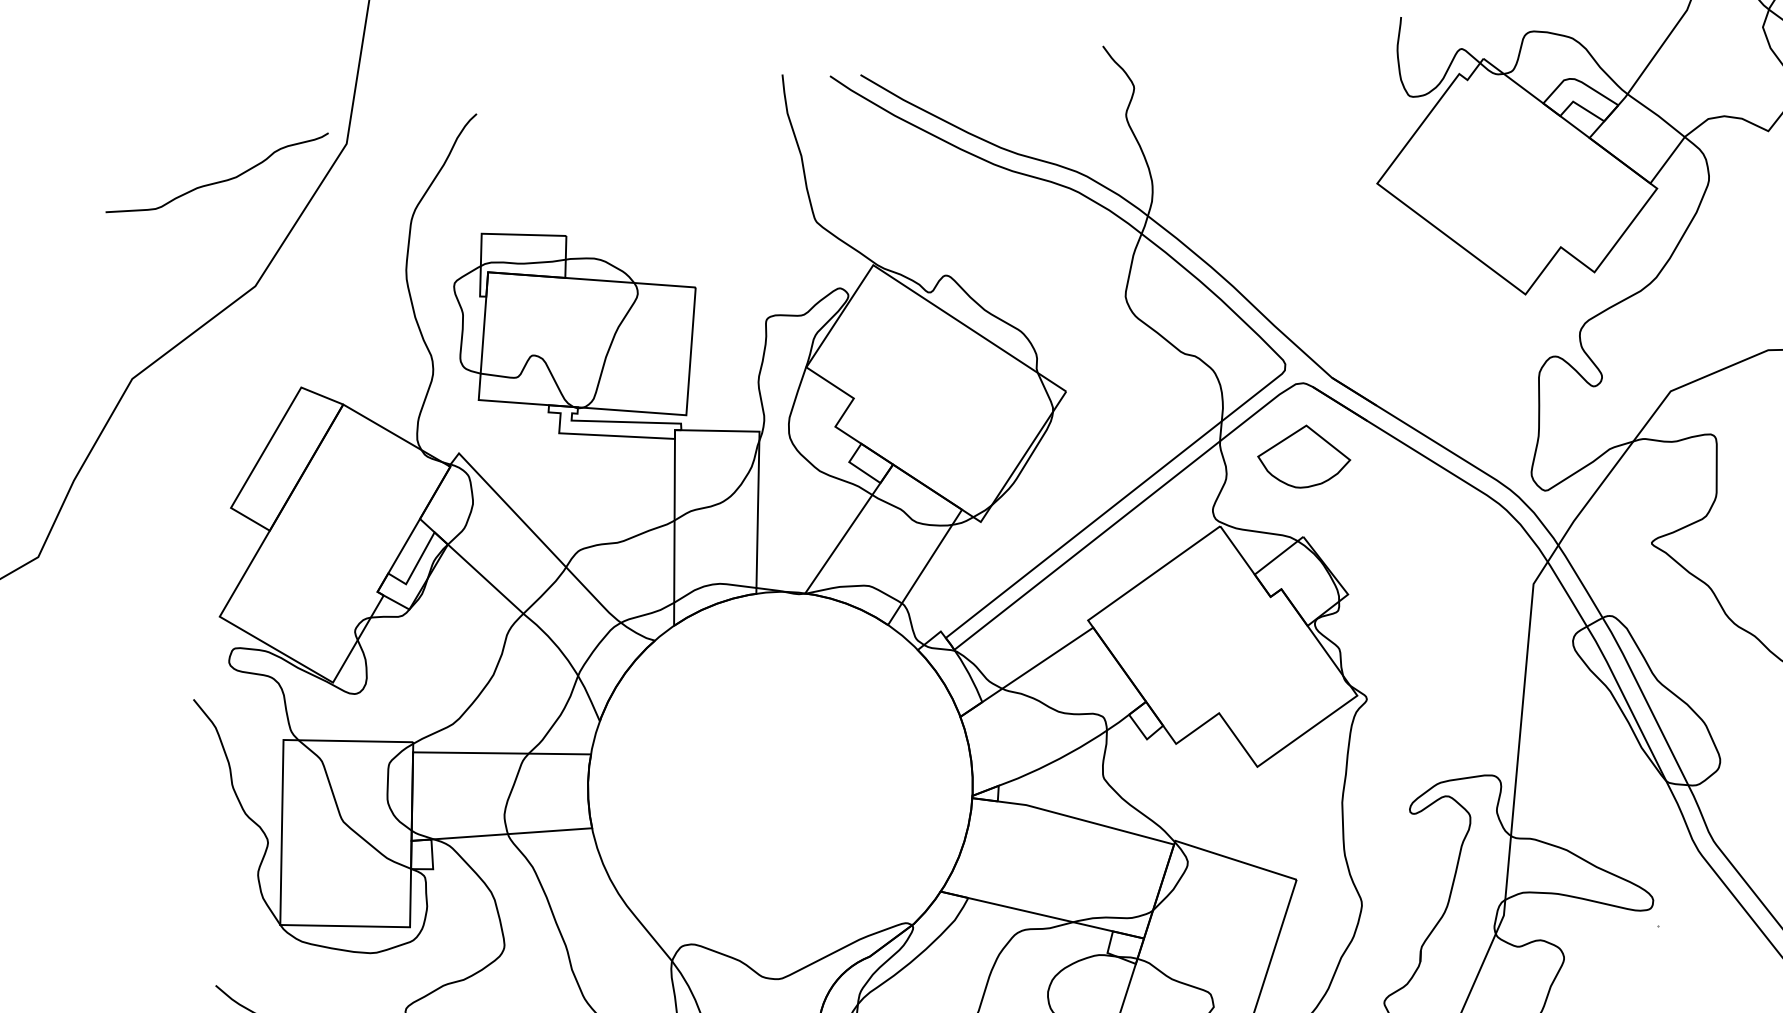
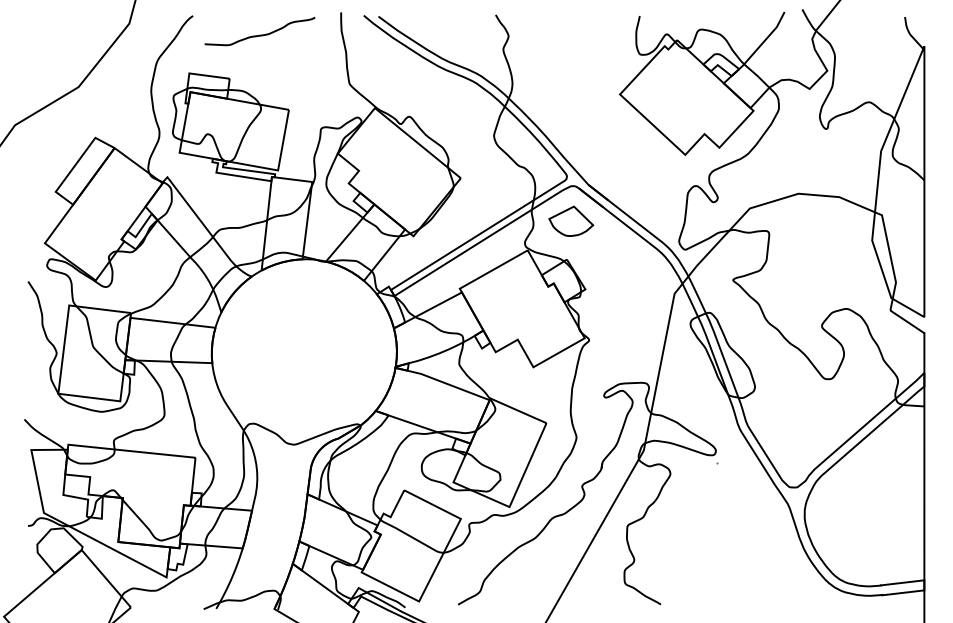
curve: (216, 180) -> (259, 34), moved

